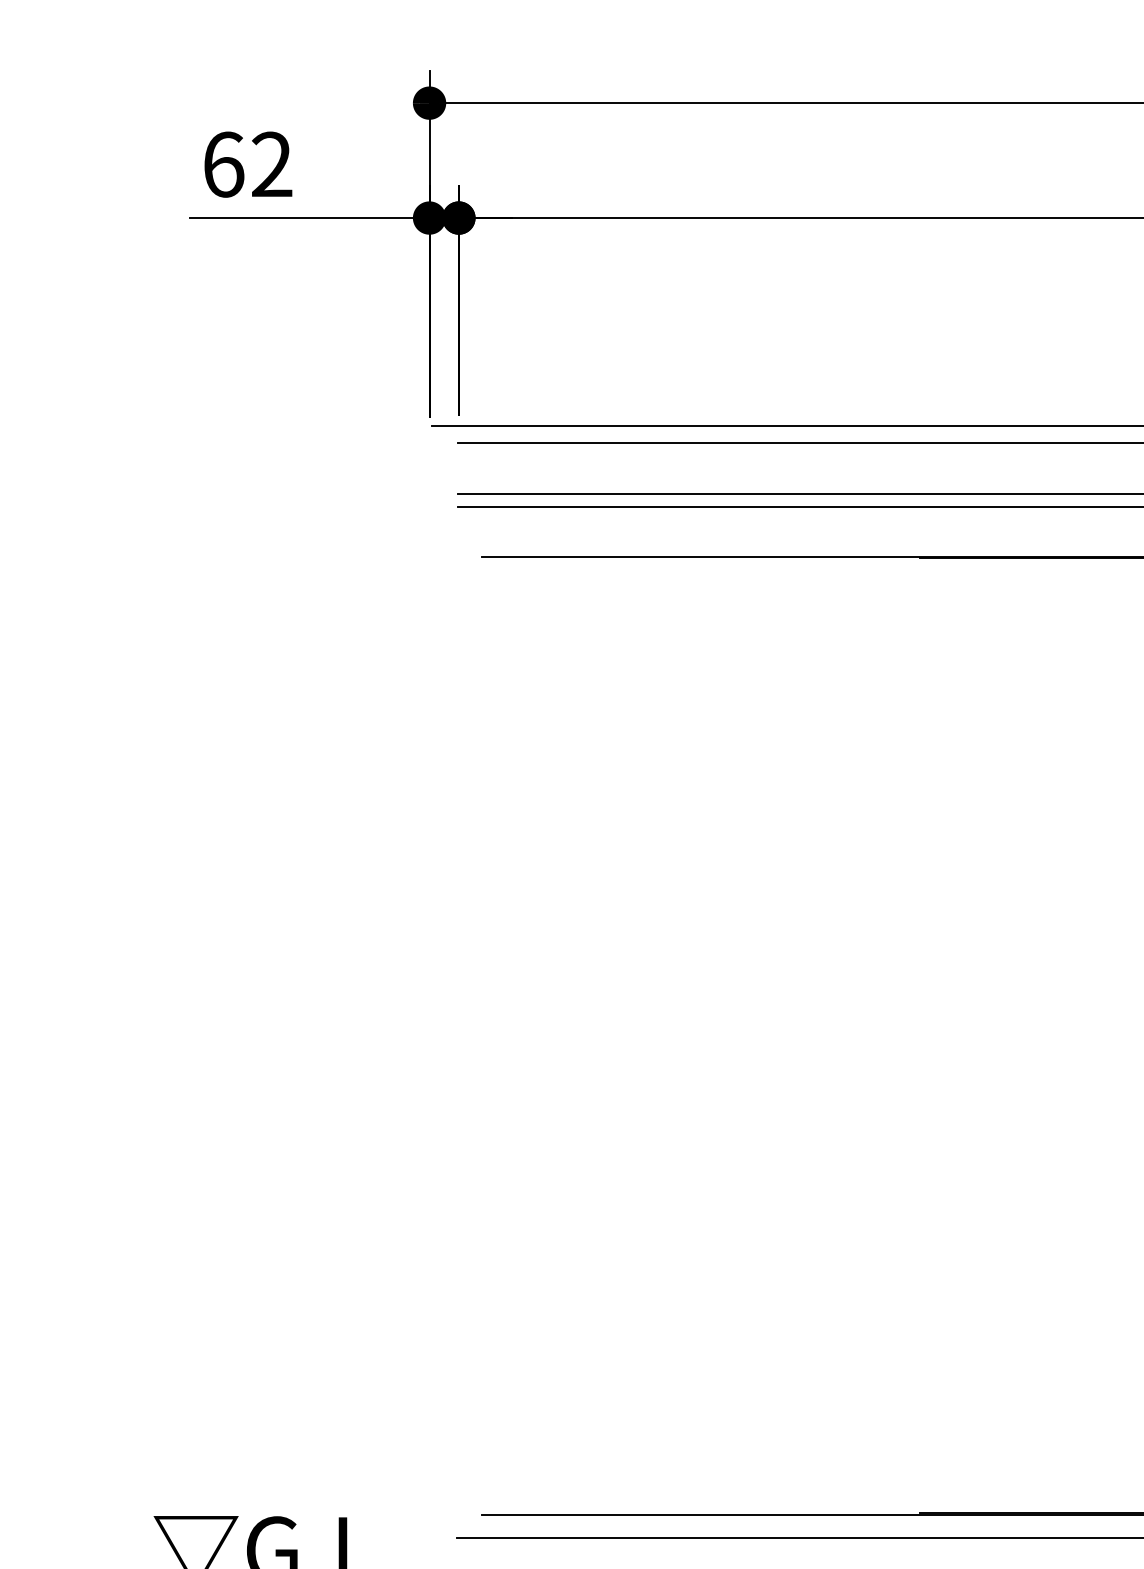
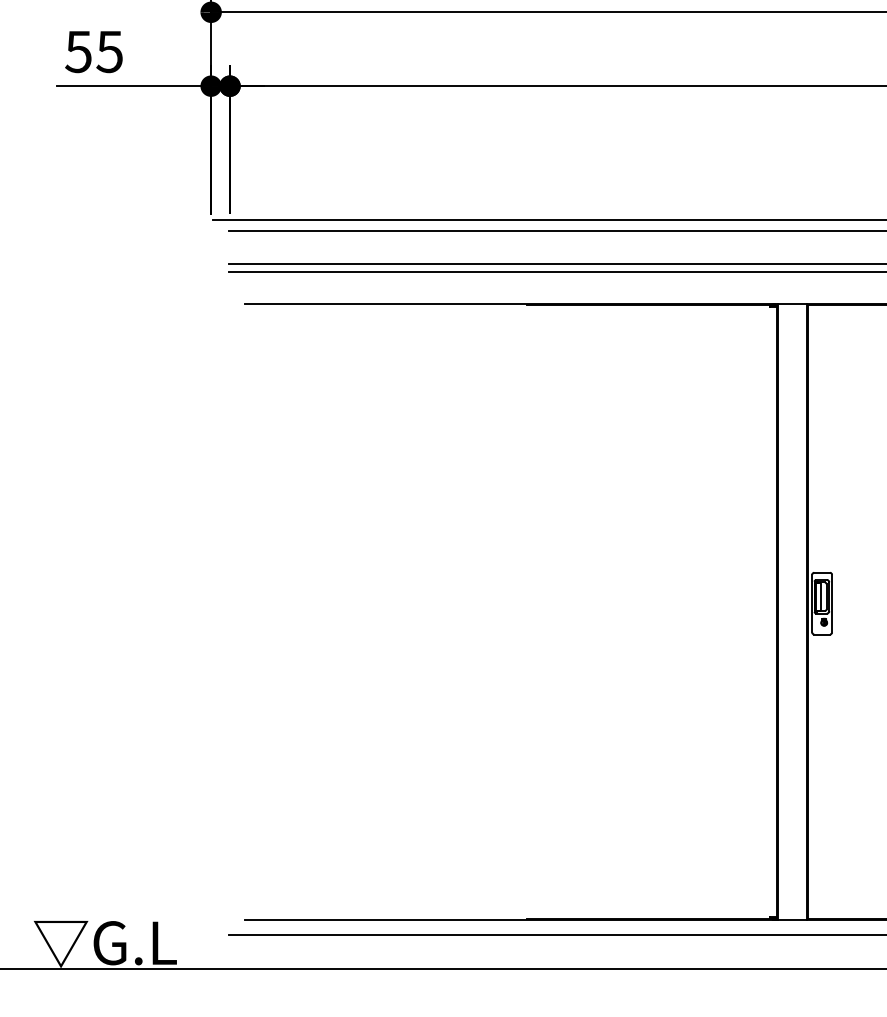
text: (246, 164) -> (93, 51), 62 -> 55

